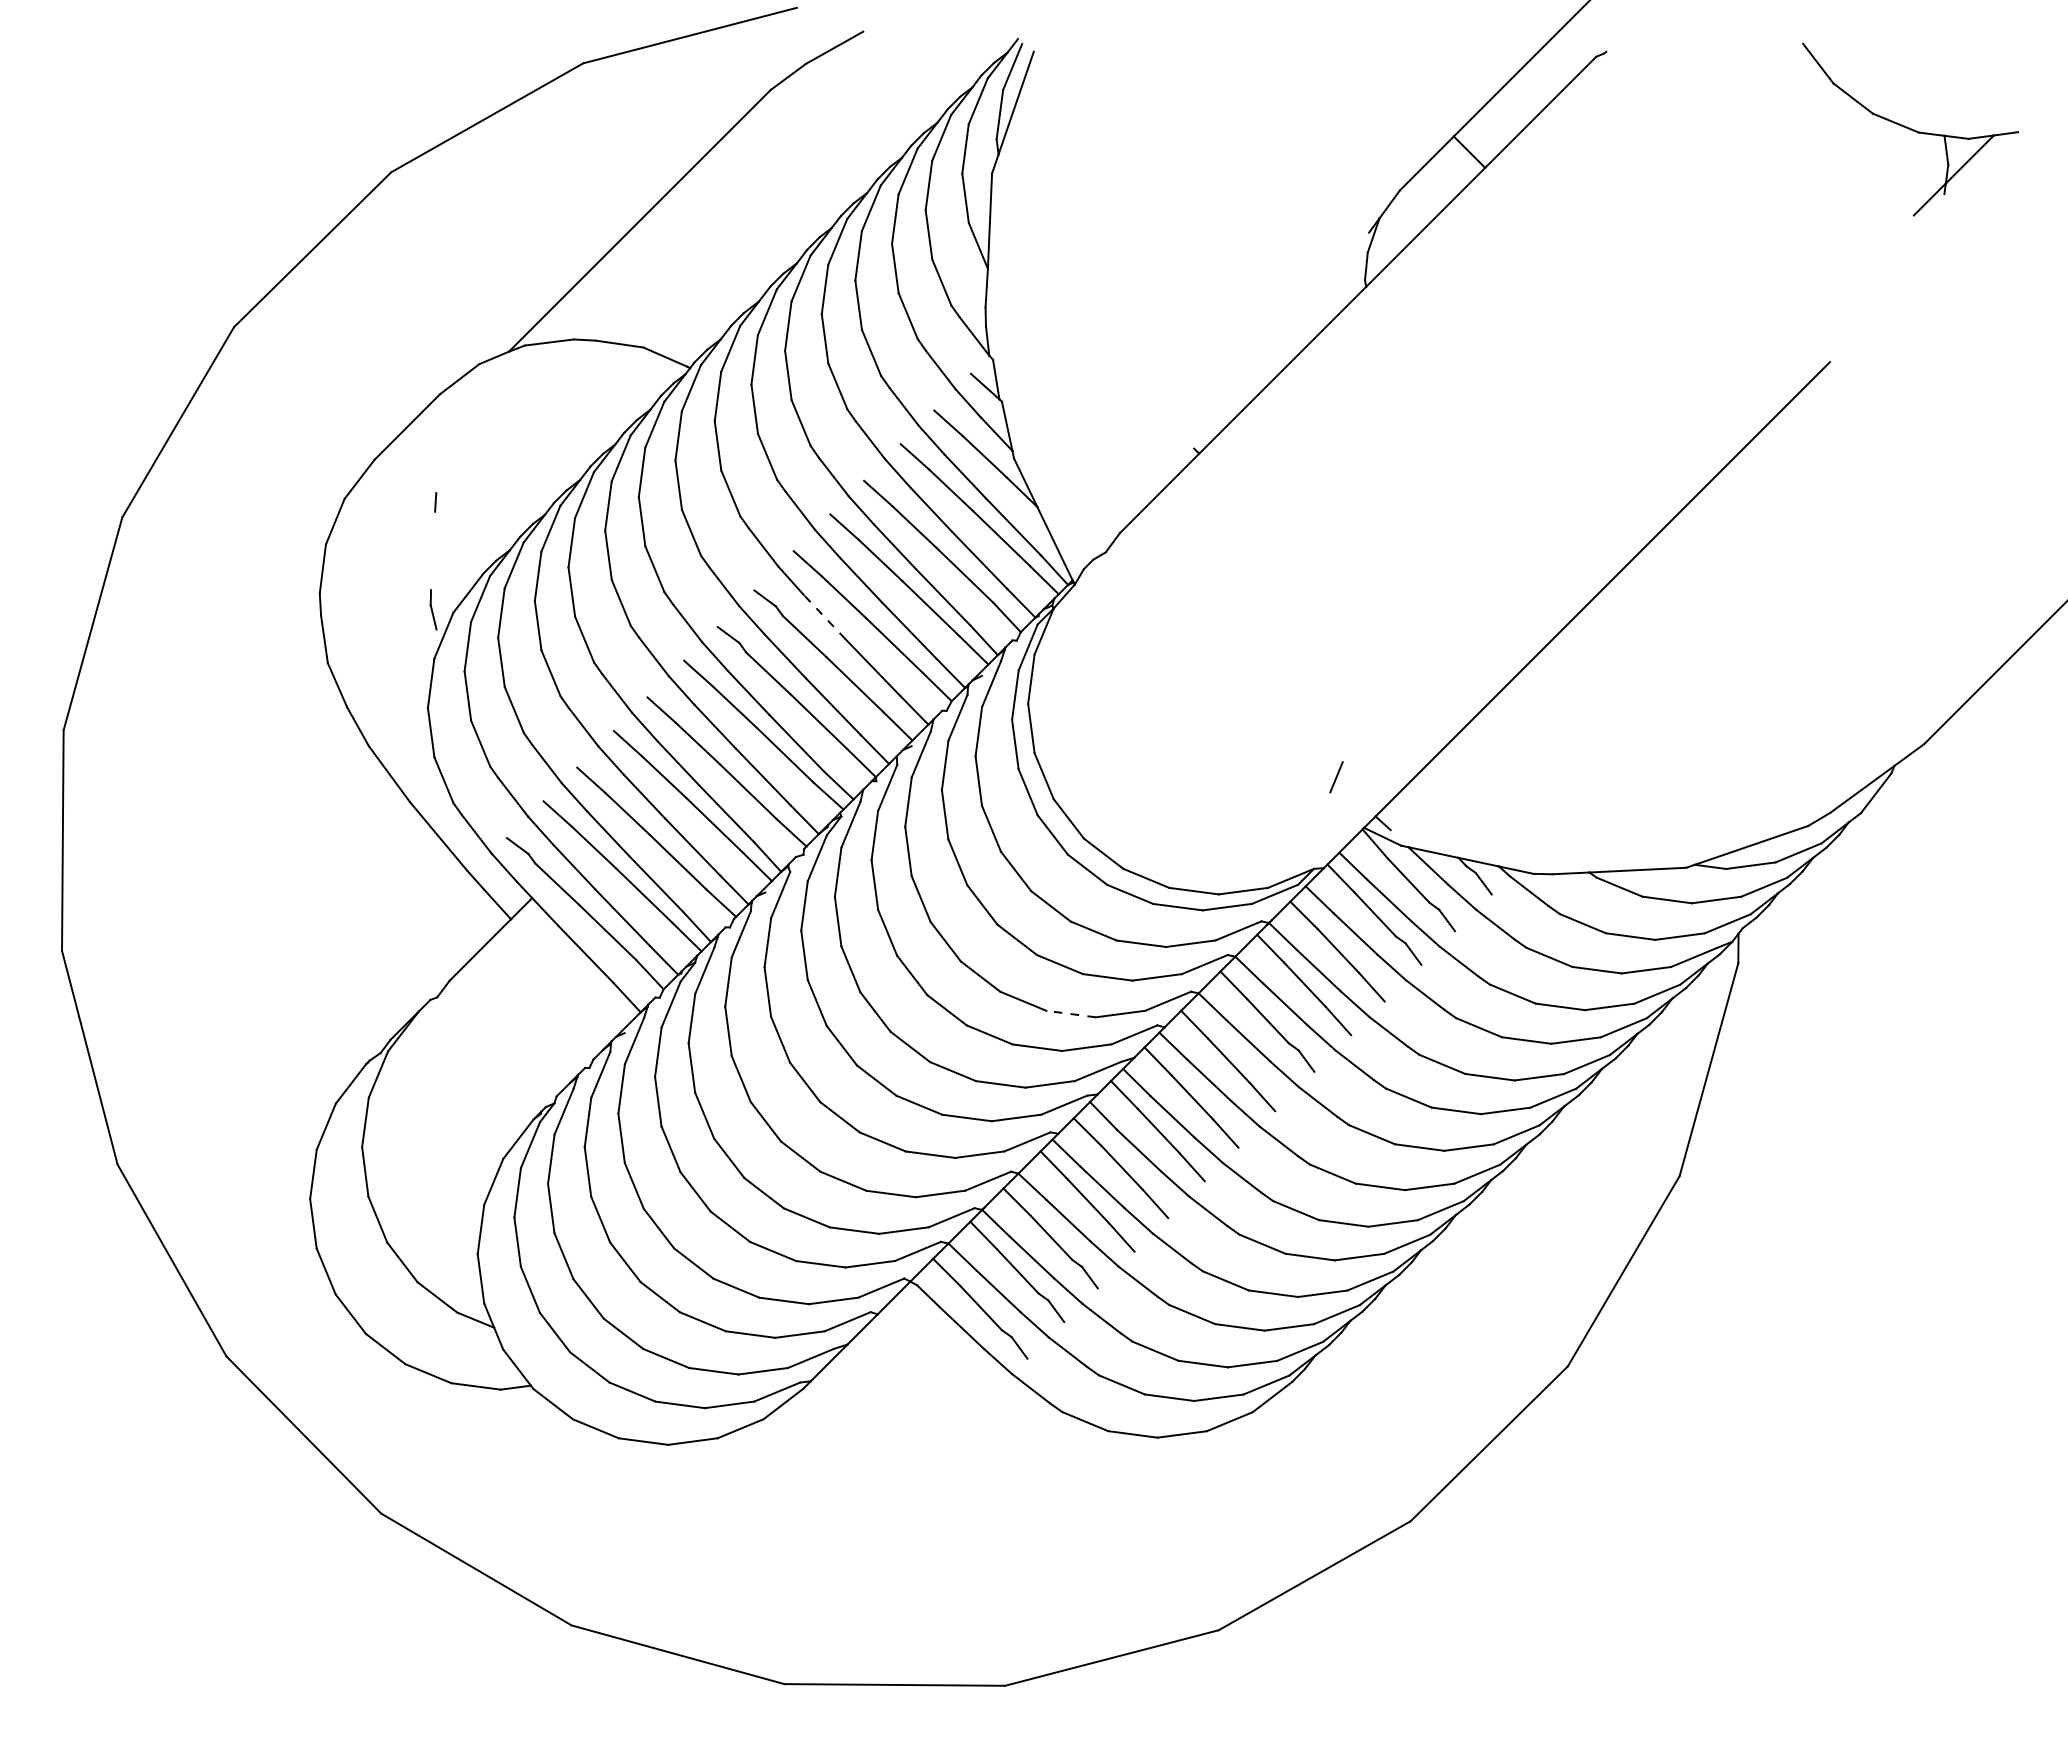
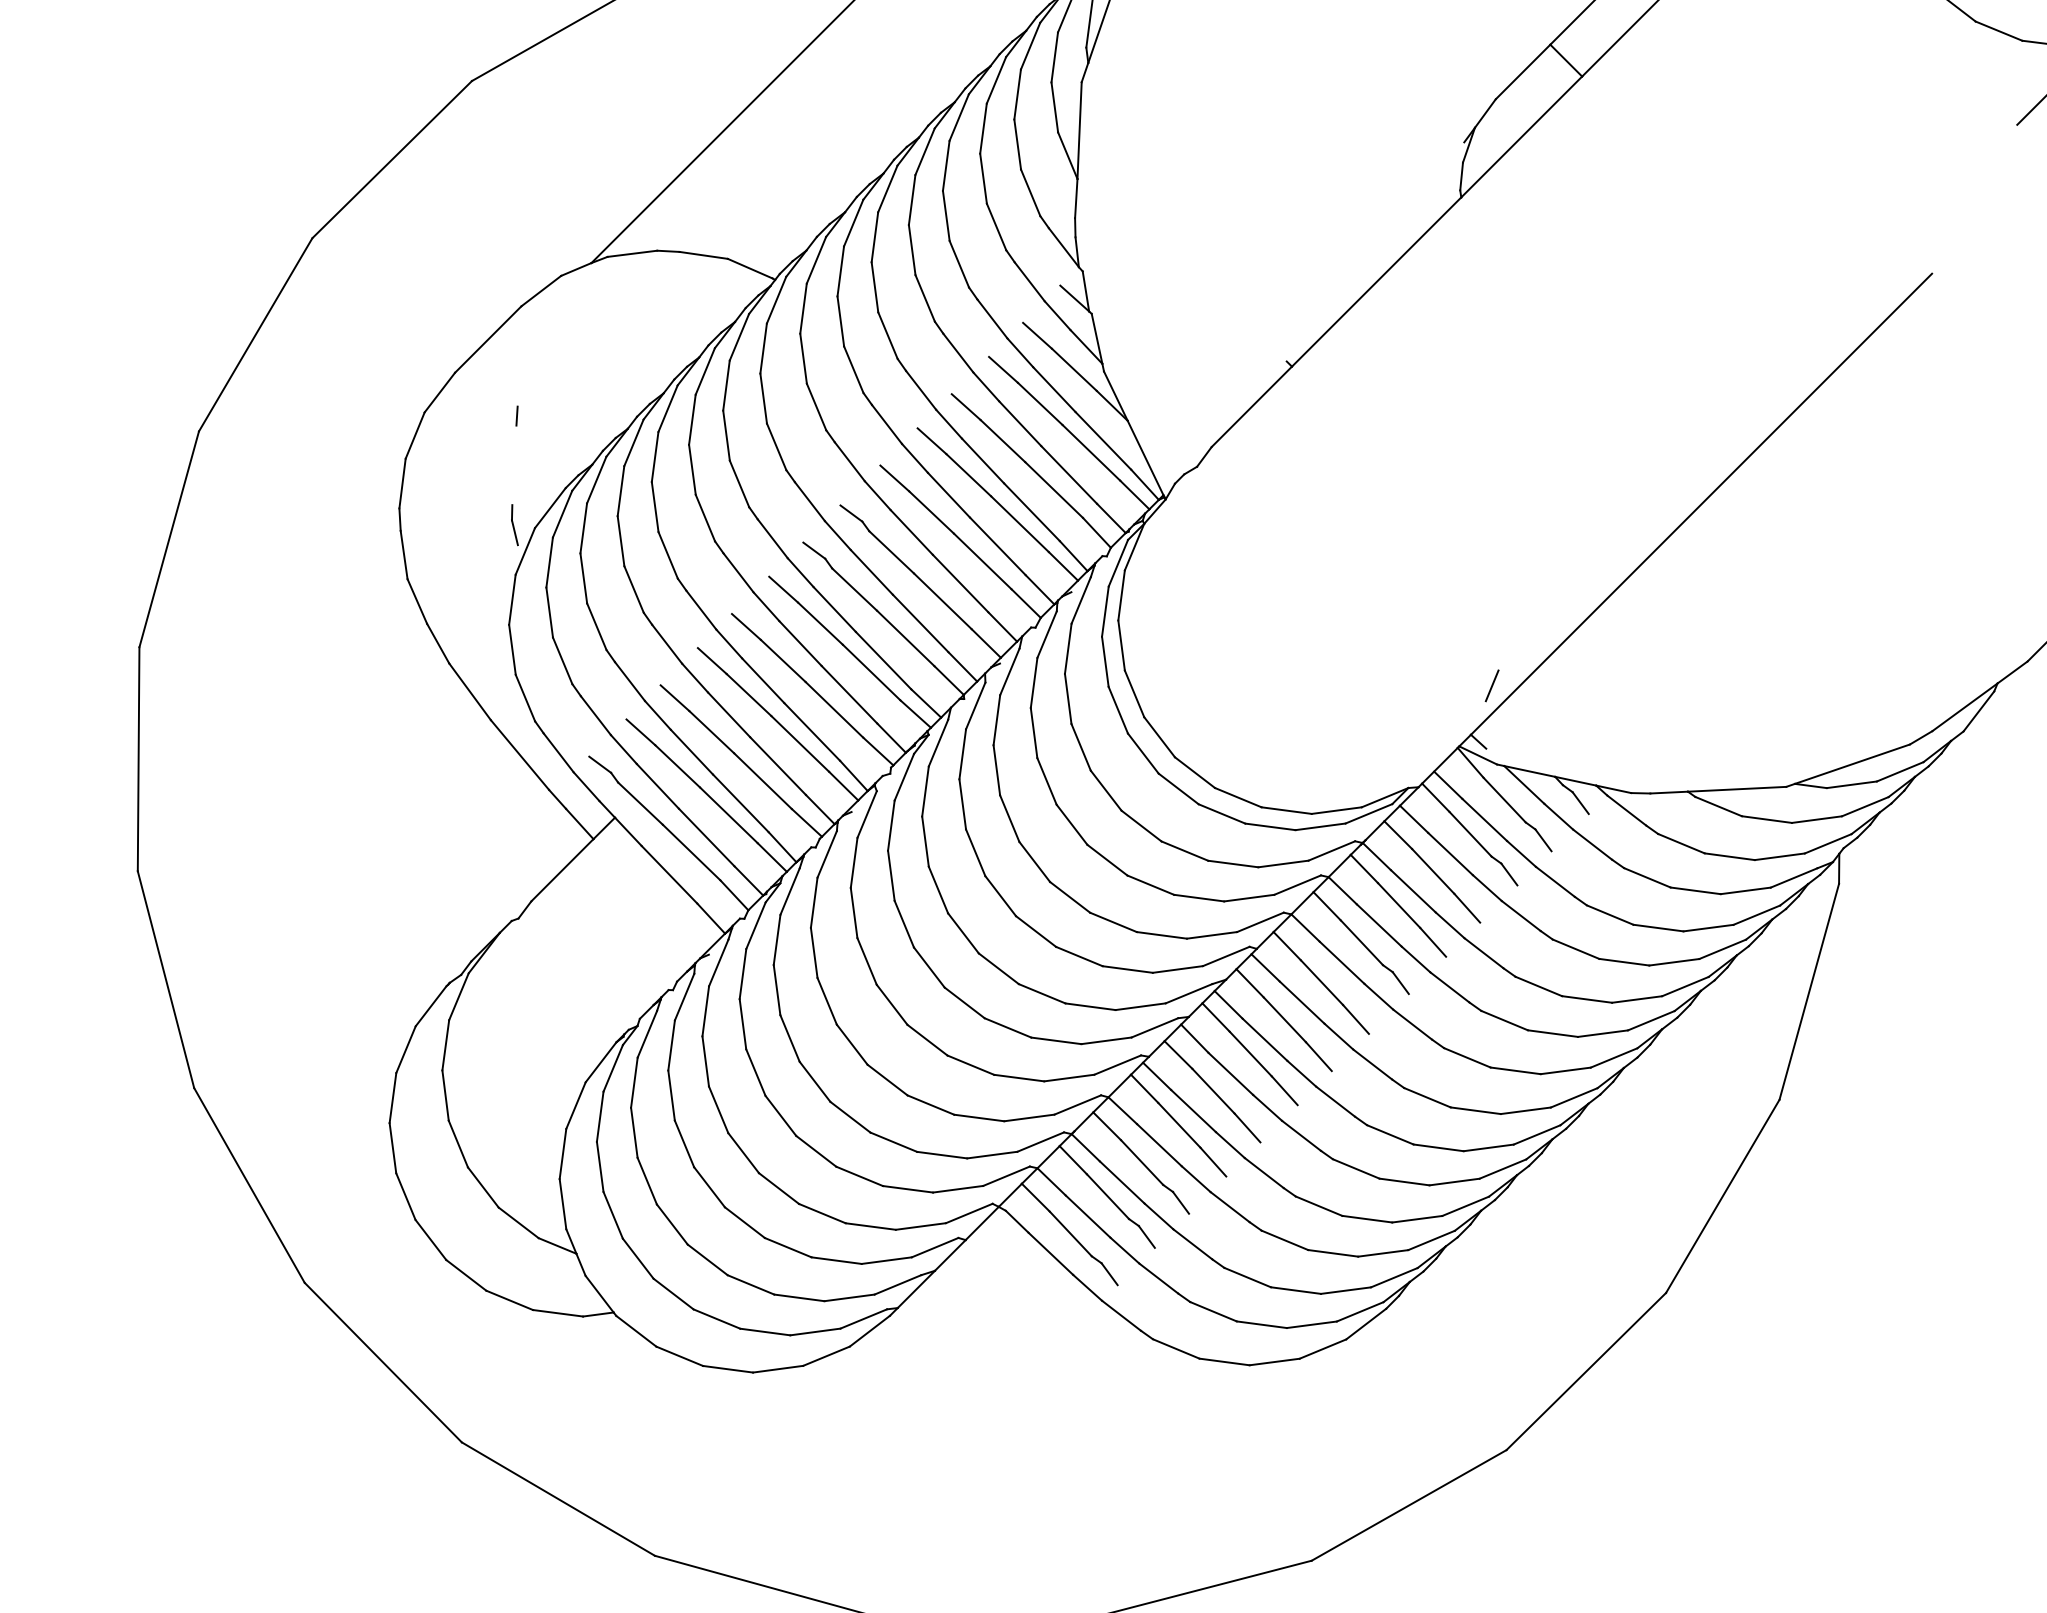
line: (824, 616) -> (911, 531), dashed -> solid
line: (1336, 777) -> (1492, 686), moved
line: (1071, 1014) -> (1162, 935), dashed -> solid

